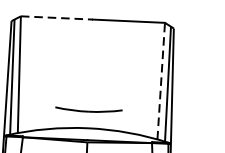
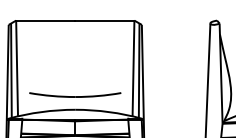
line: (56, 17) -> (45, 20), dashed -> solid
line: (161, 81) -> (133, 68), dashed -> solid
part: (89, 109) -> (75, 94), size x1.67

